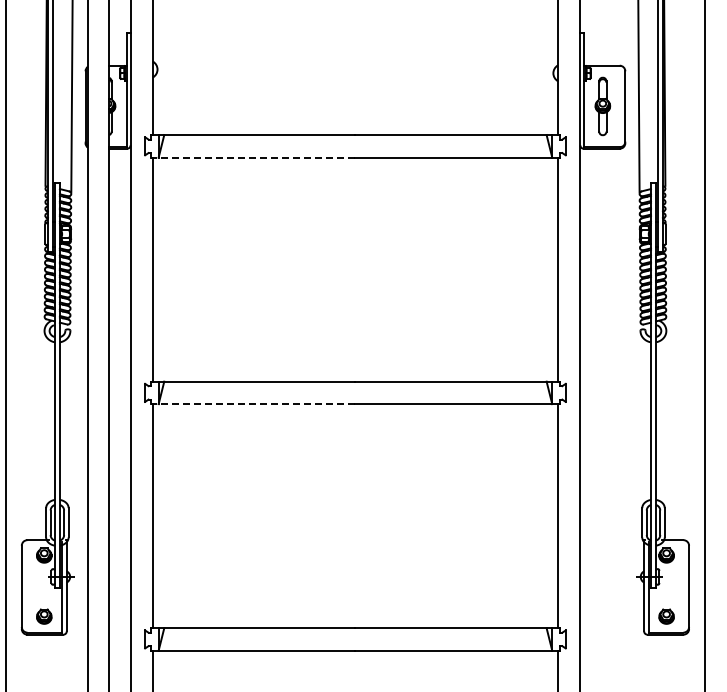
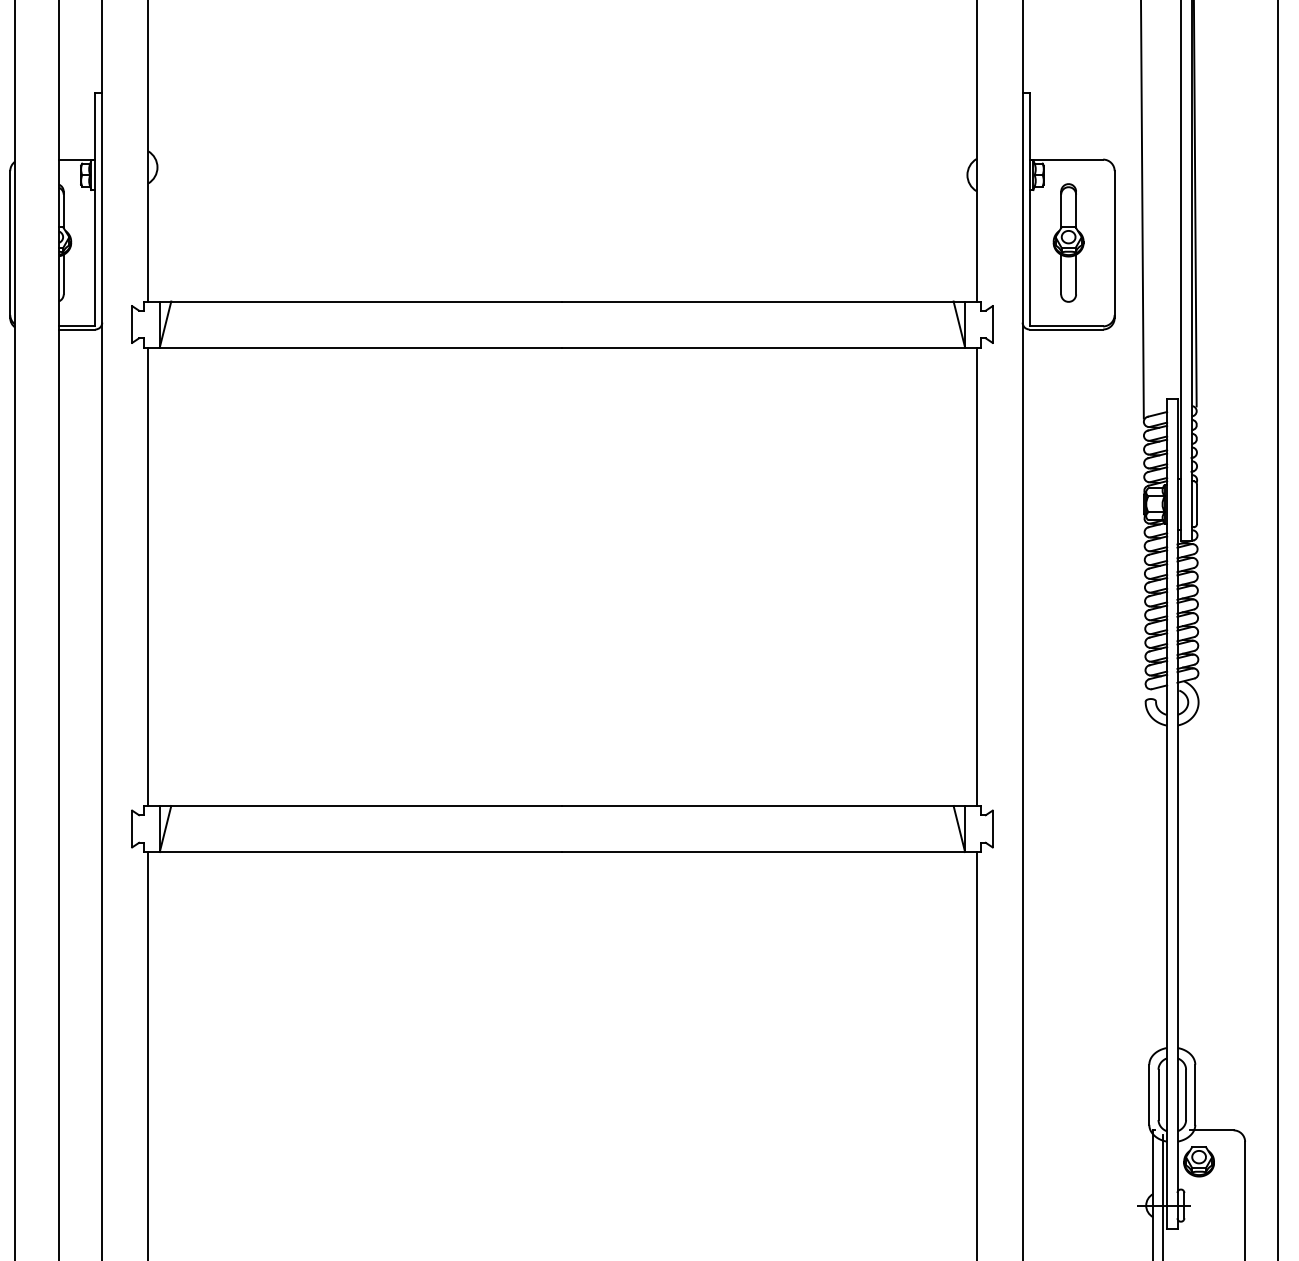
line: (252, 157) -> (351, 347), dashed -> solid
line: (252, 404) -> (351, 852), dashed -> solid

